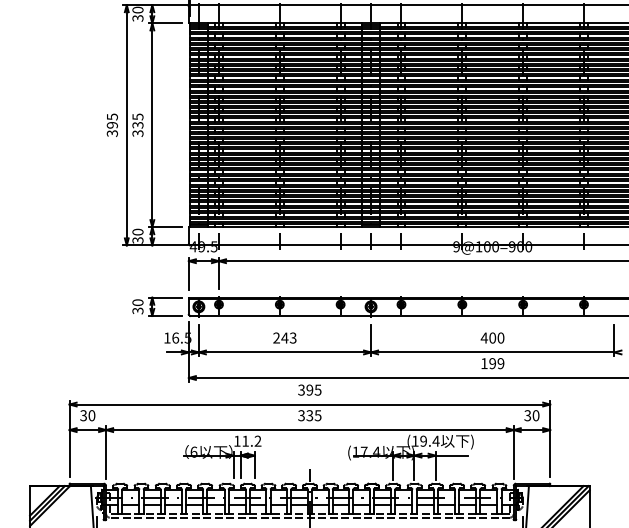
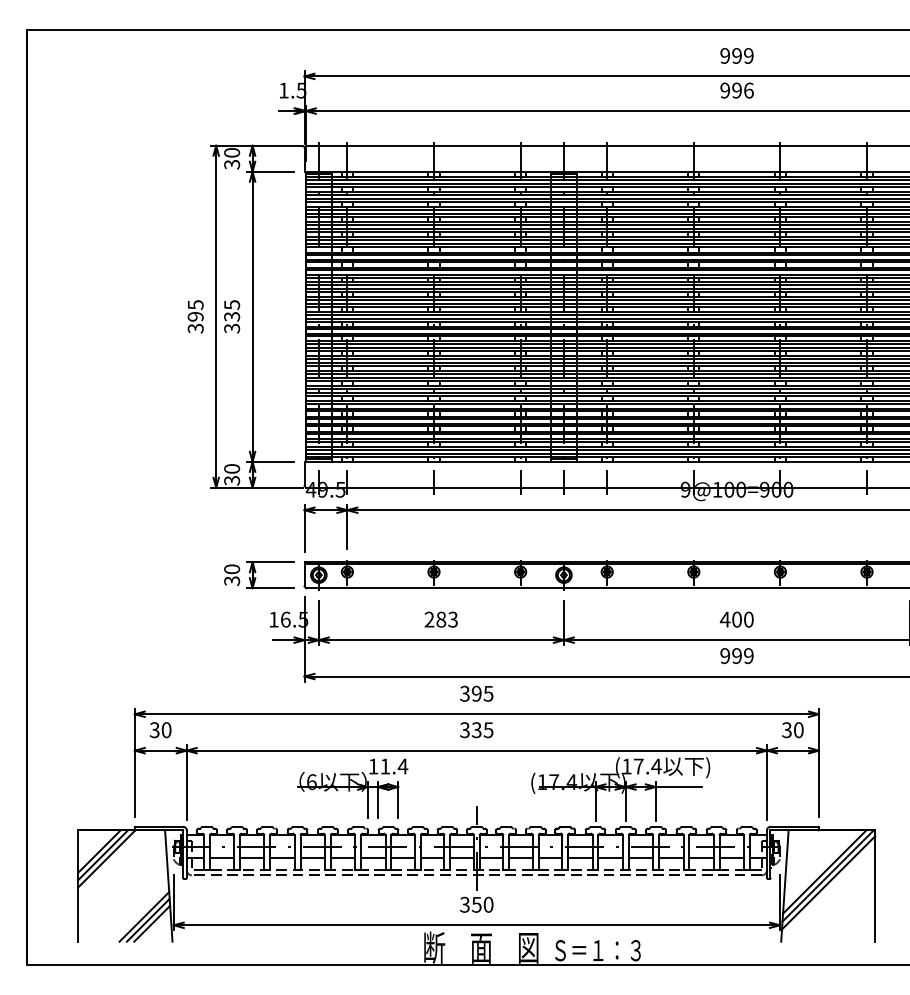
text: (285, 337) -> (441, 619), 243 -> 283
text: (483, 363) -> (724, 656), 199 -> 999
text: (257, 441) -> (402, 766), 11.2 -> 11.4
text: (423, 441) -> (638, 766), (19.4 -> (17.4

